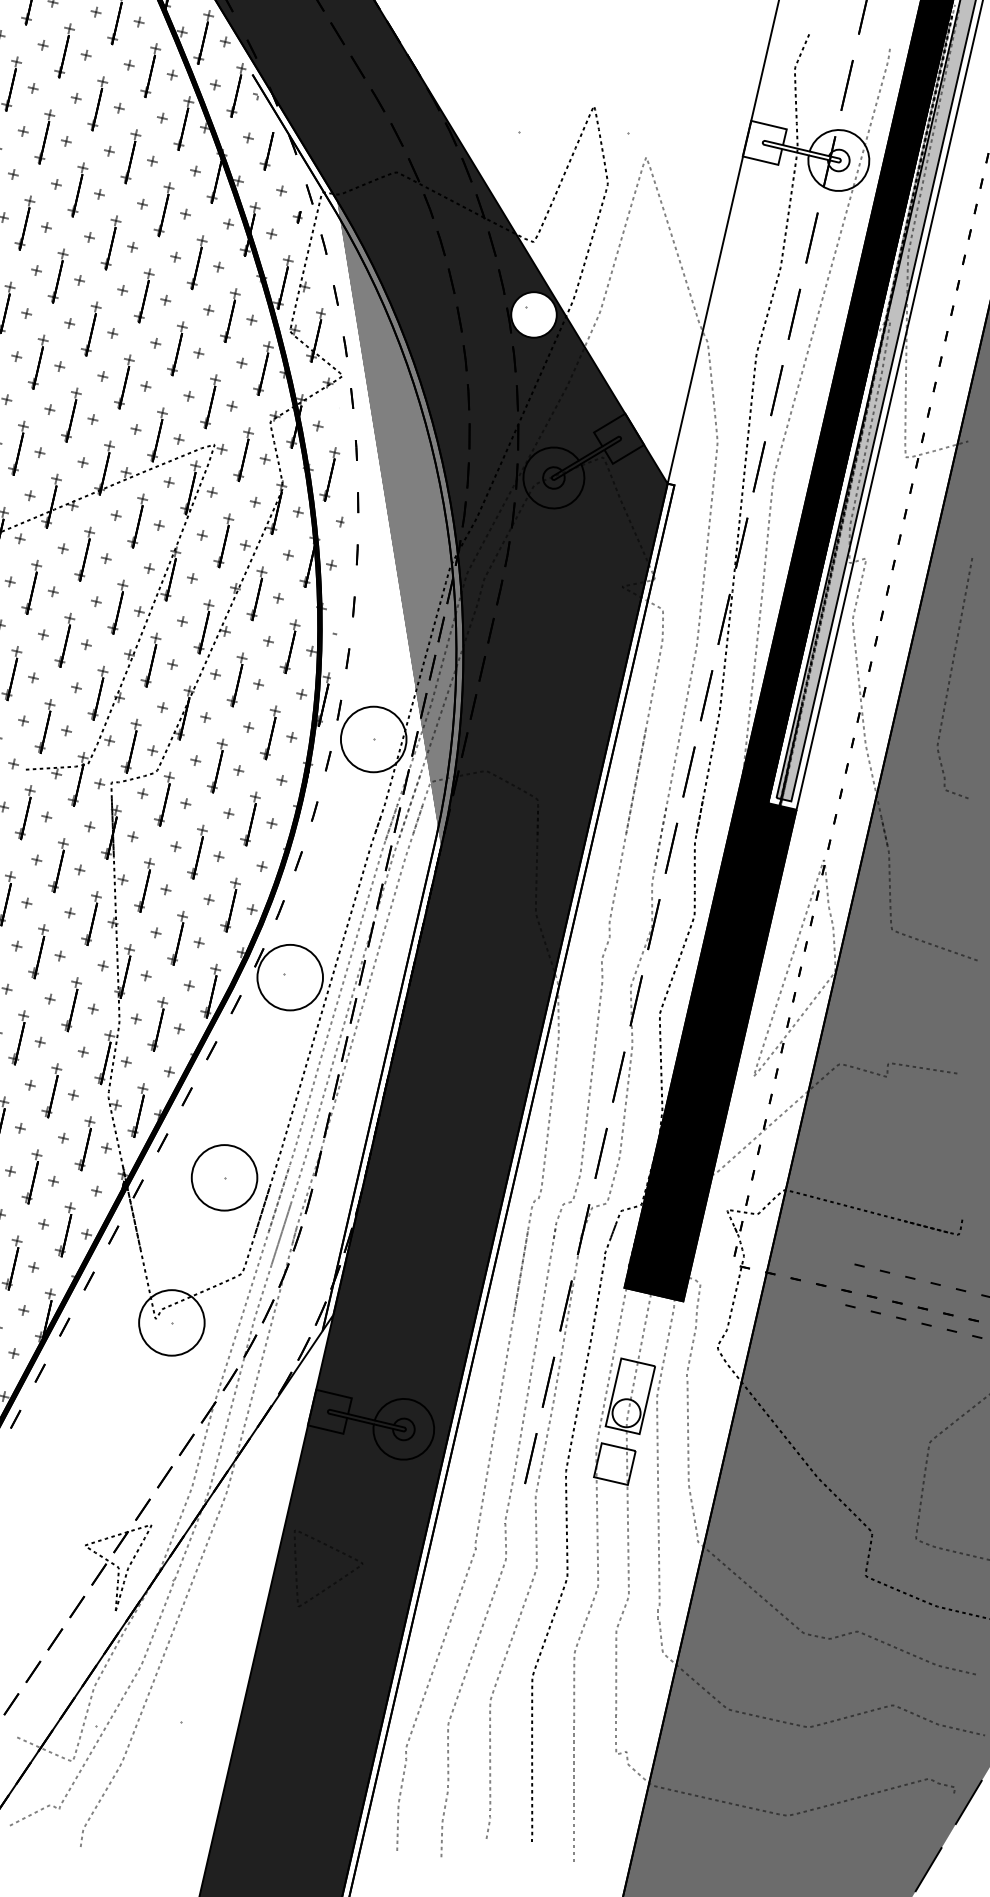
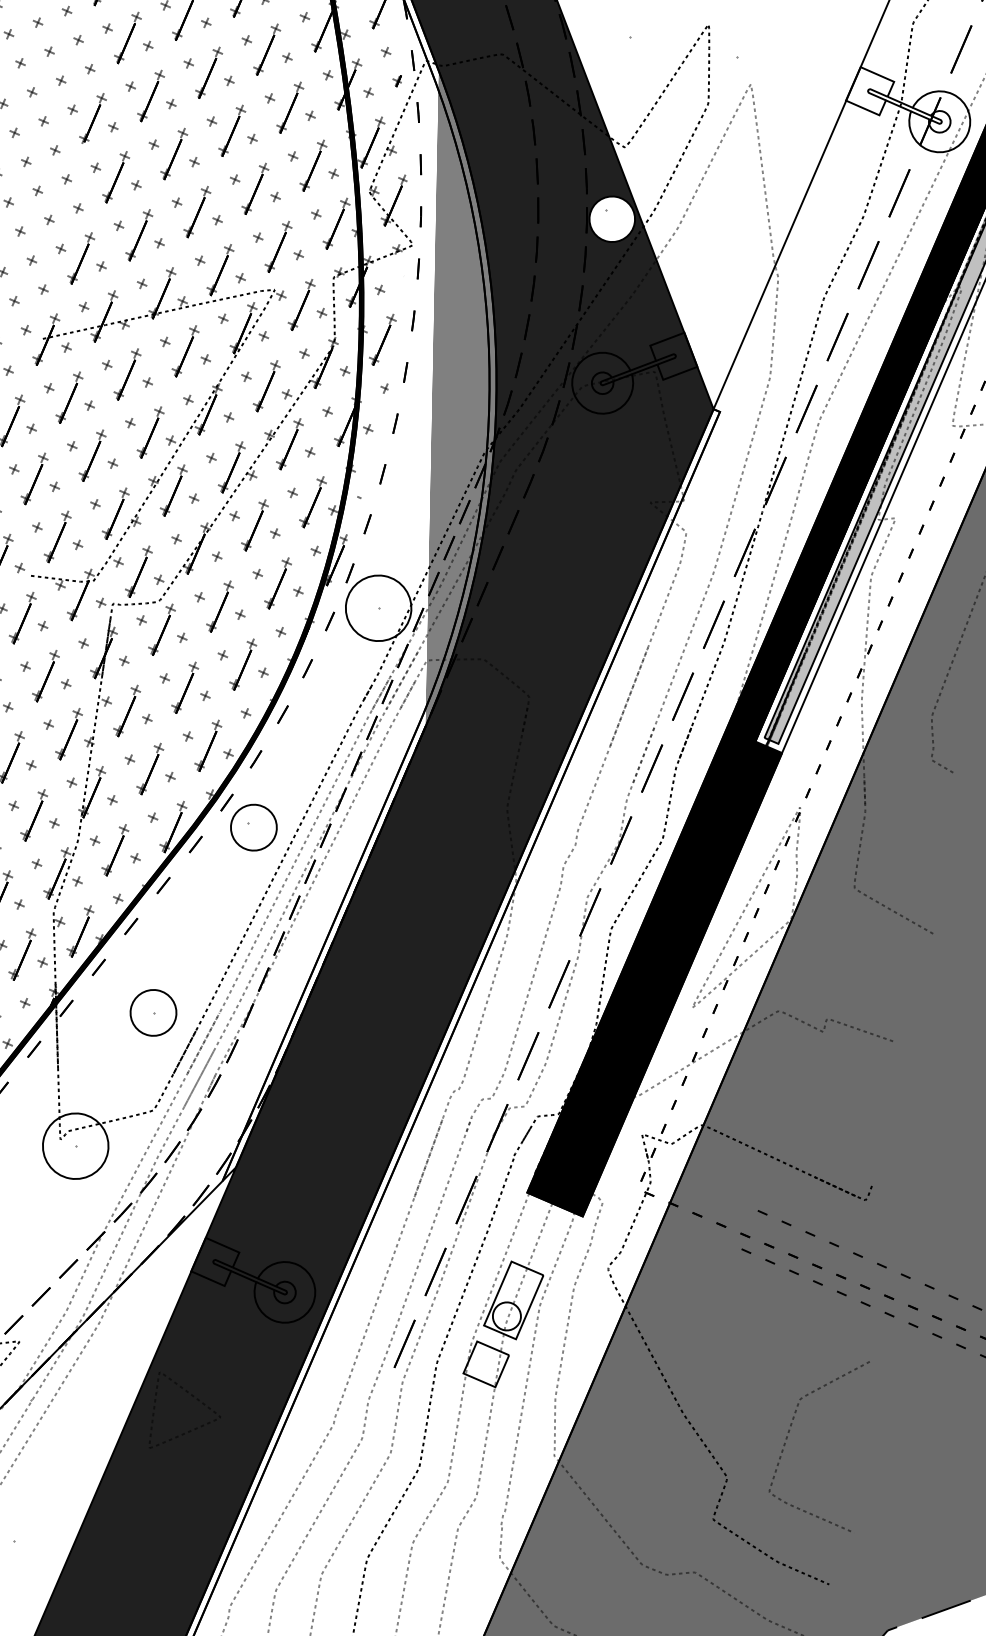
circle: (290, 977) -> (254, 827), size x0.7
circle: (224, 1177) -> (153, 1012), size x0.7

